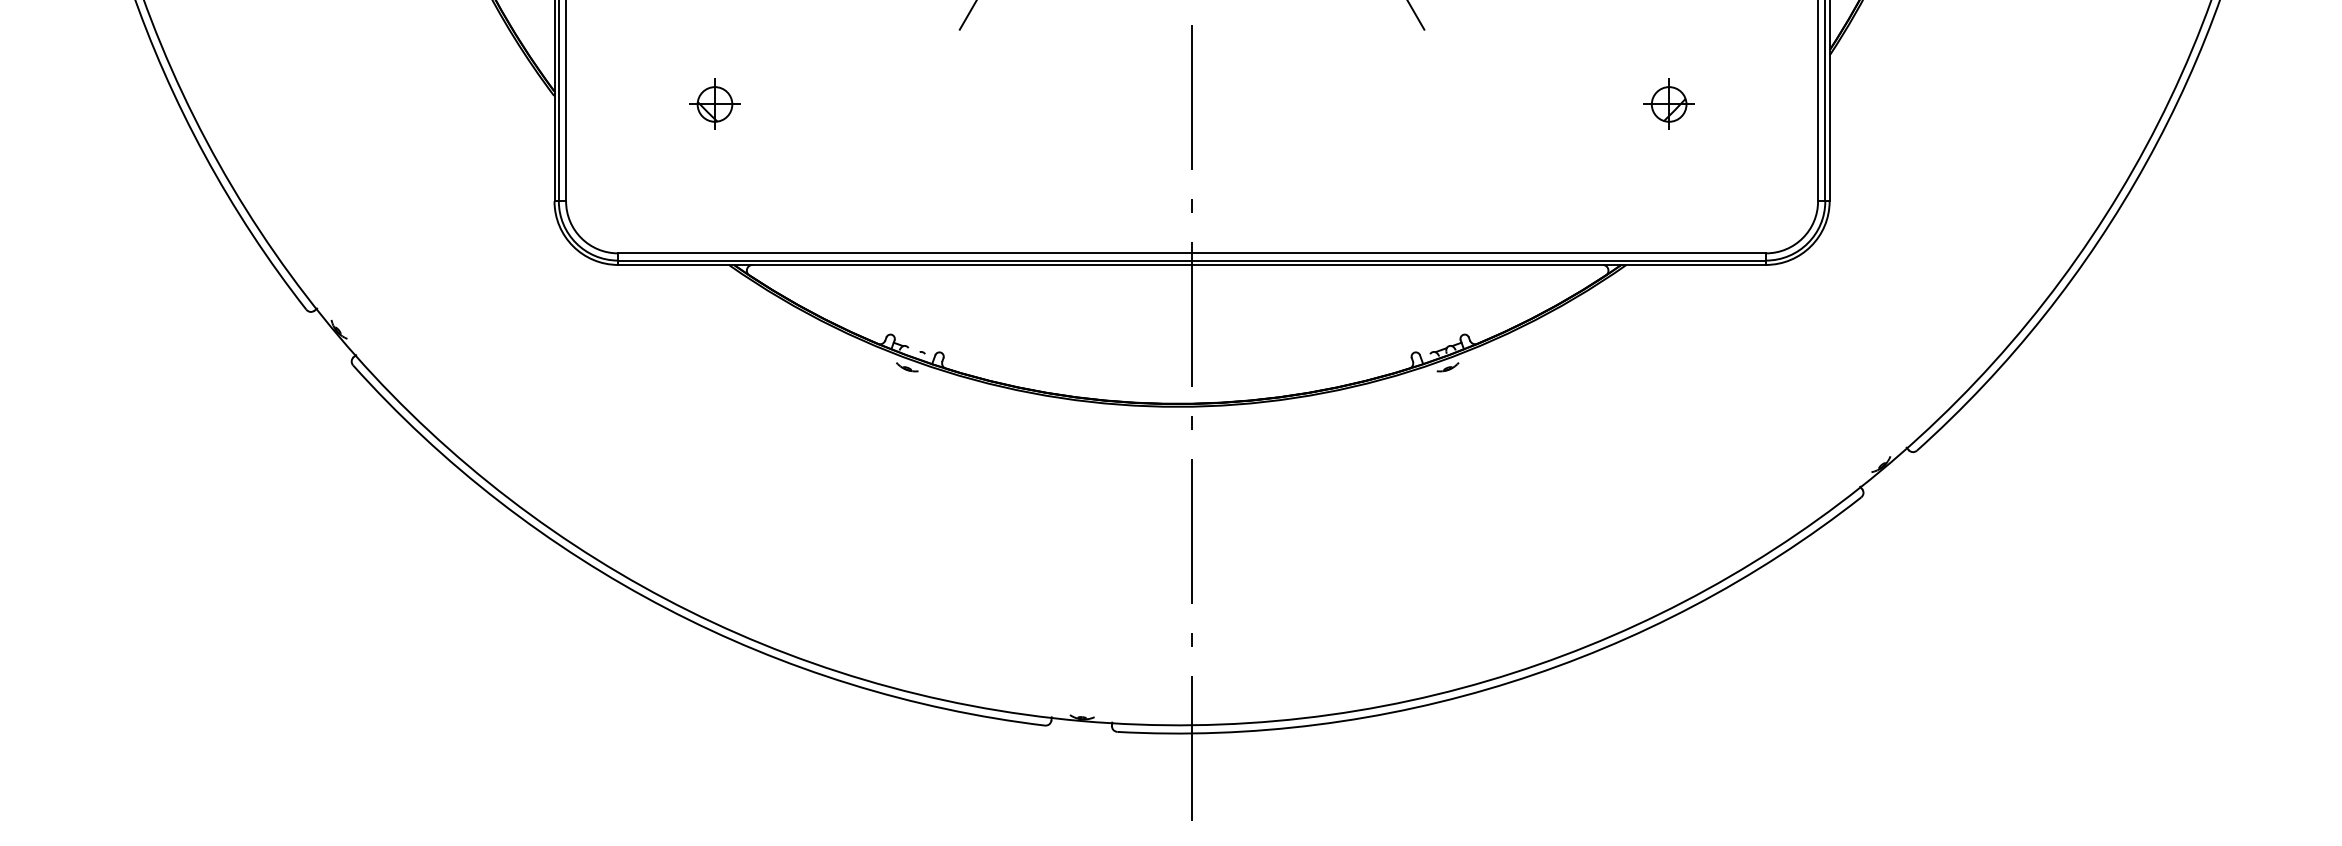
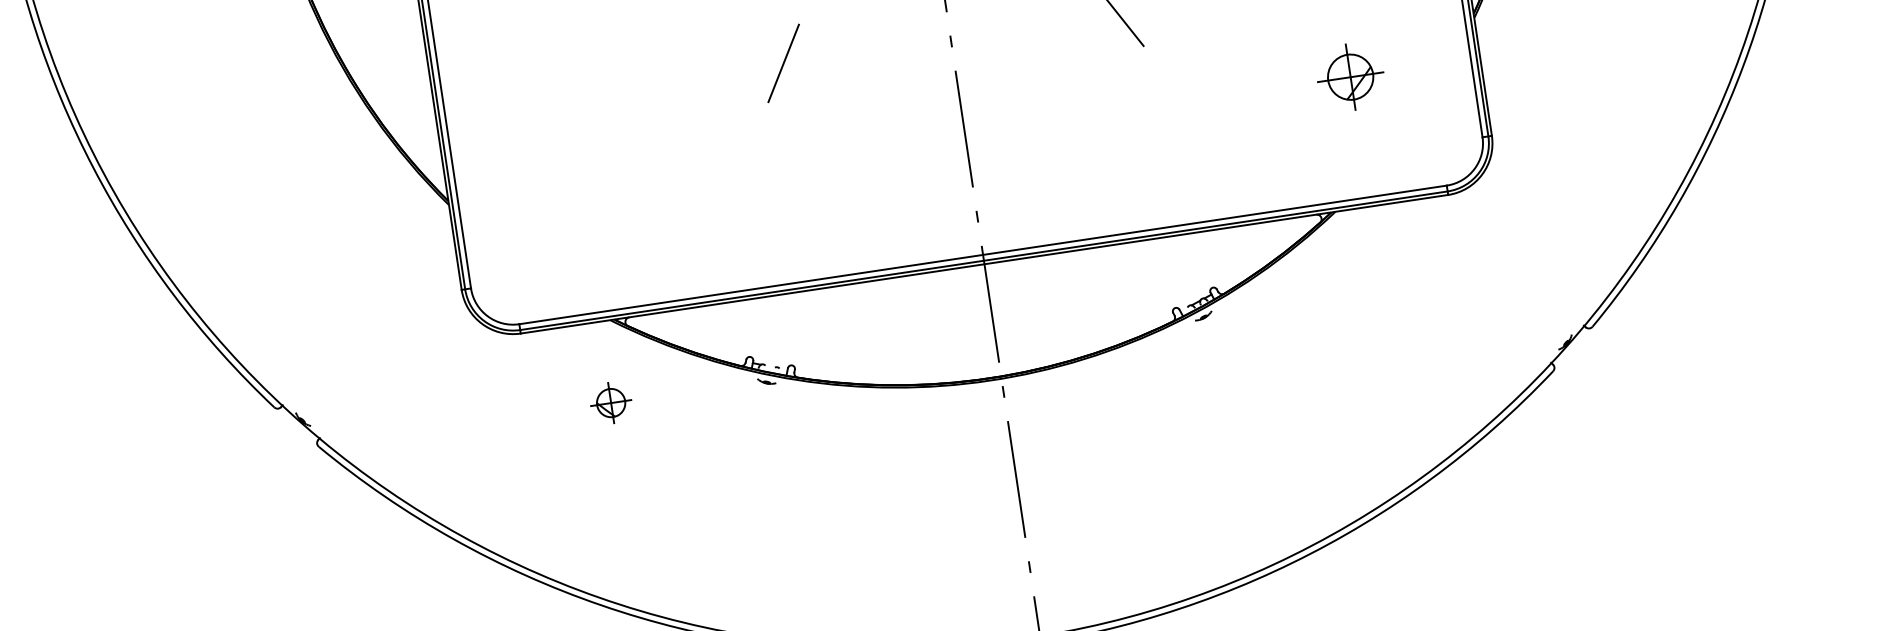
part: (714, 103) -> (610, 402), moved
part: (1668, 103) -> (1349, 76), size x1.6

